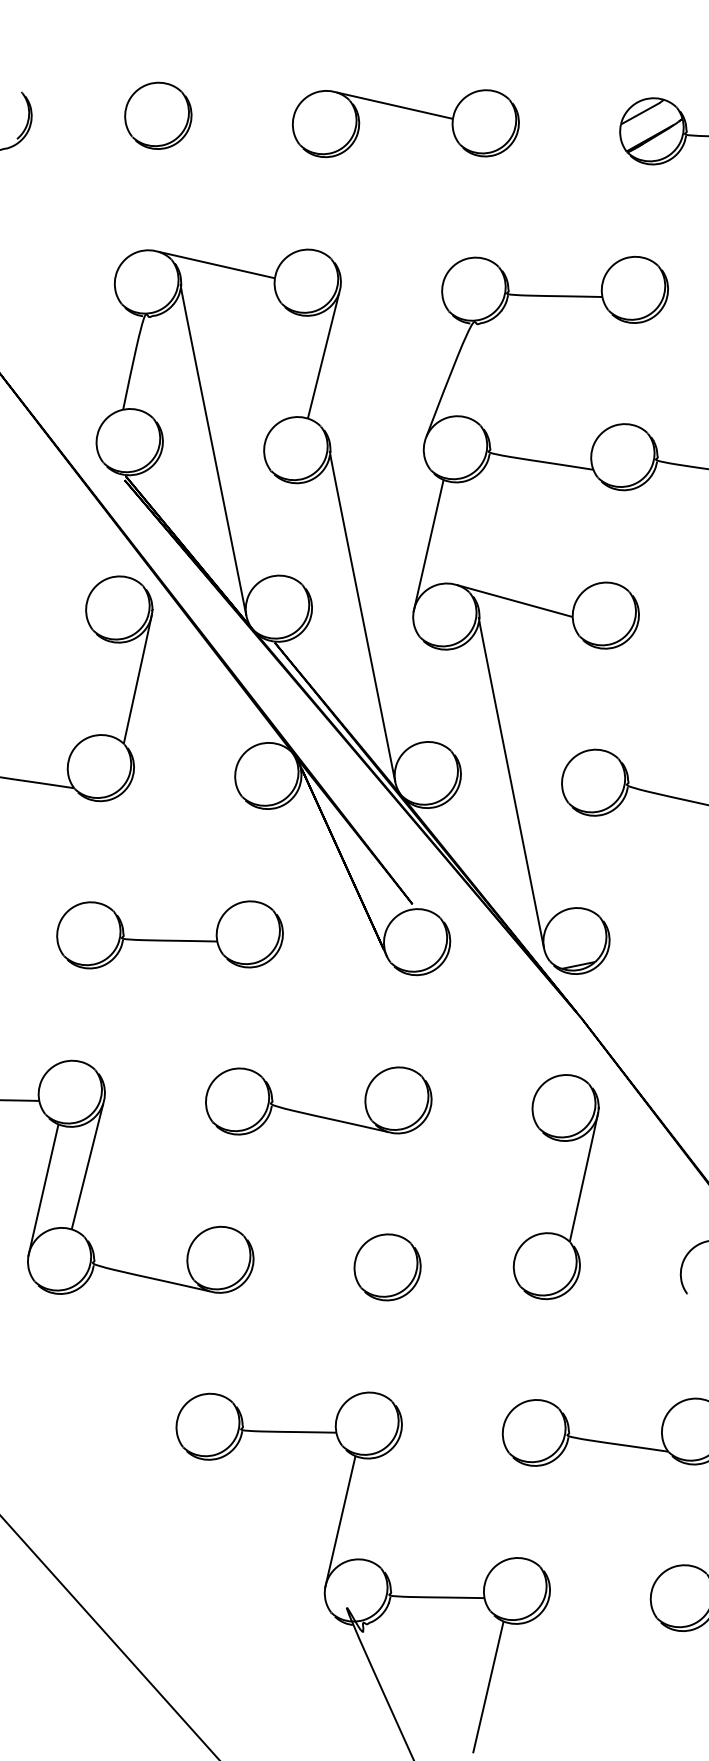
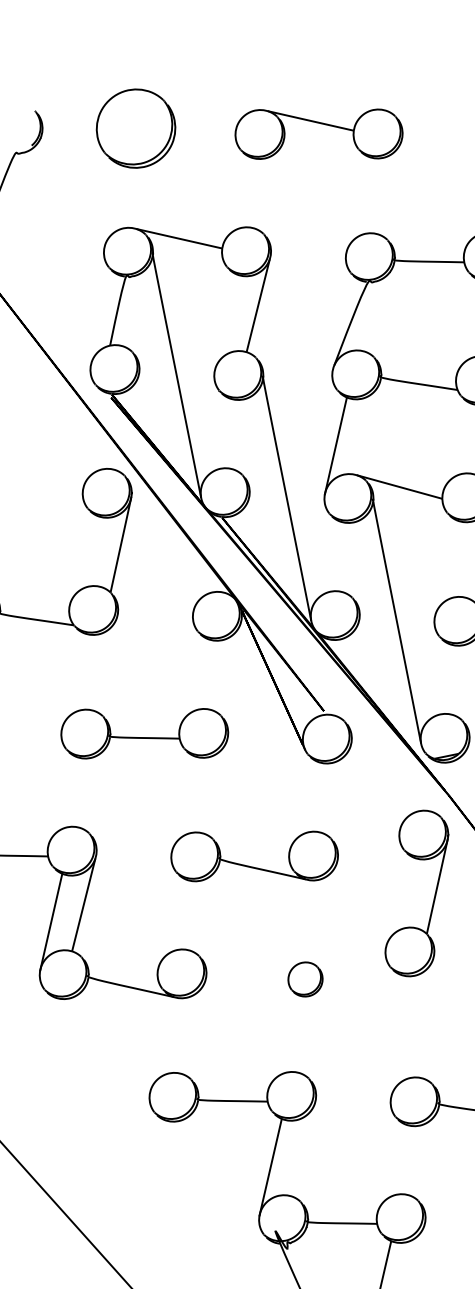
part: (158, 115) -> (136, 128), size x1.6
part: (579, 1192) -> (434, 897), moved
part: (387, 1267) -> (305, 979), size x0.7

